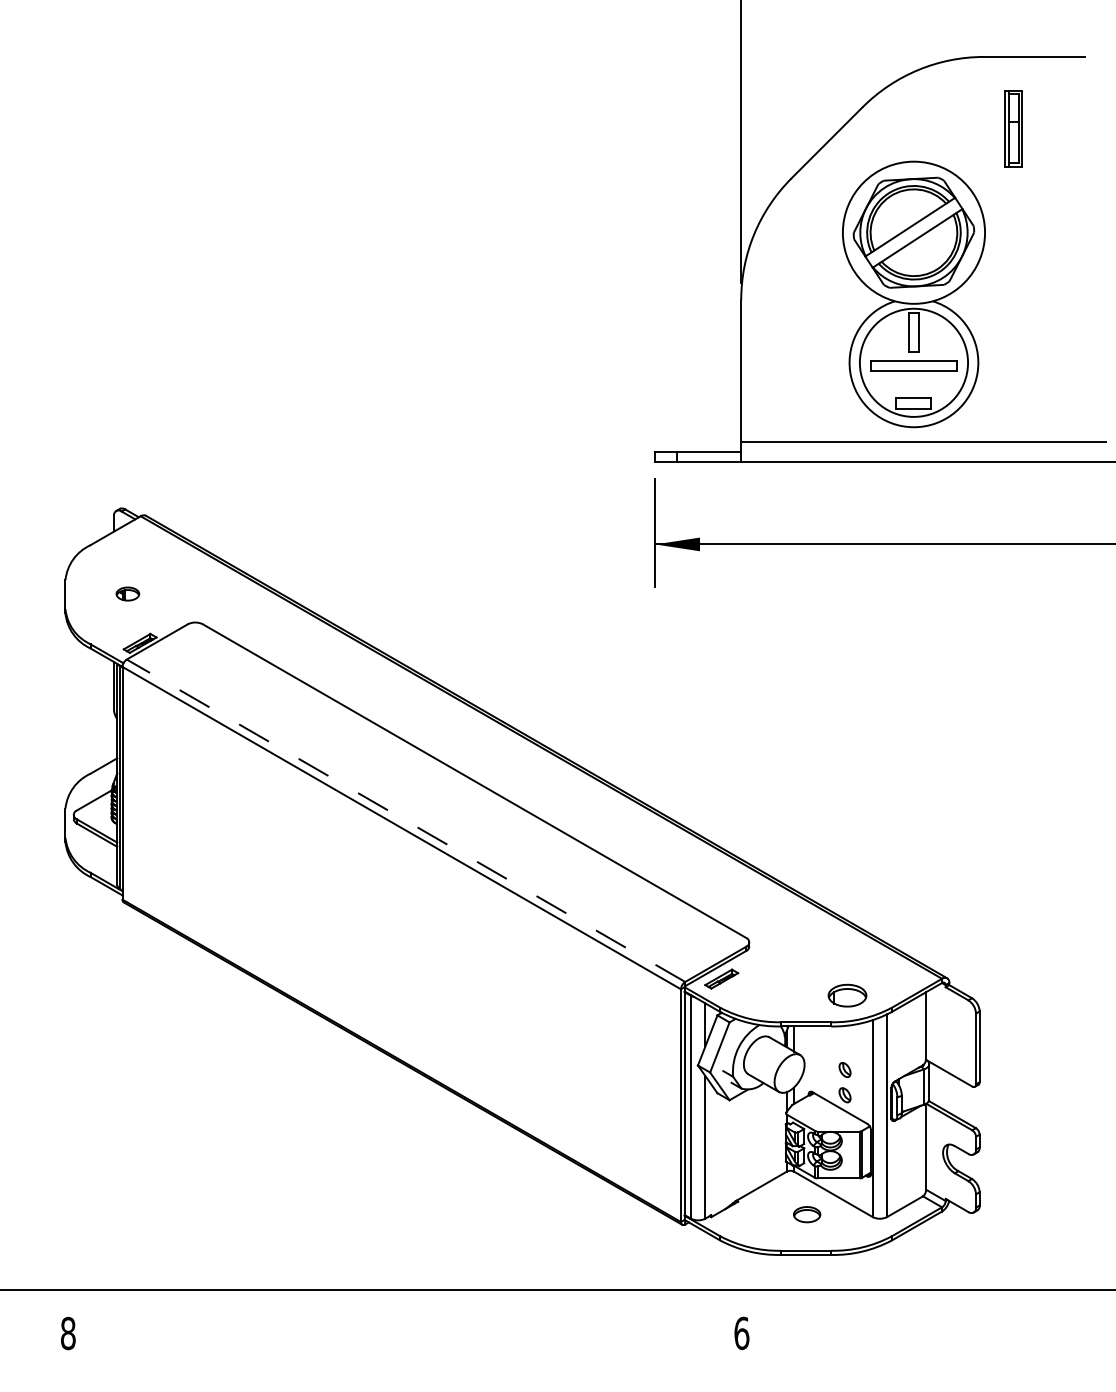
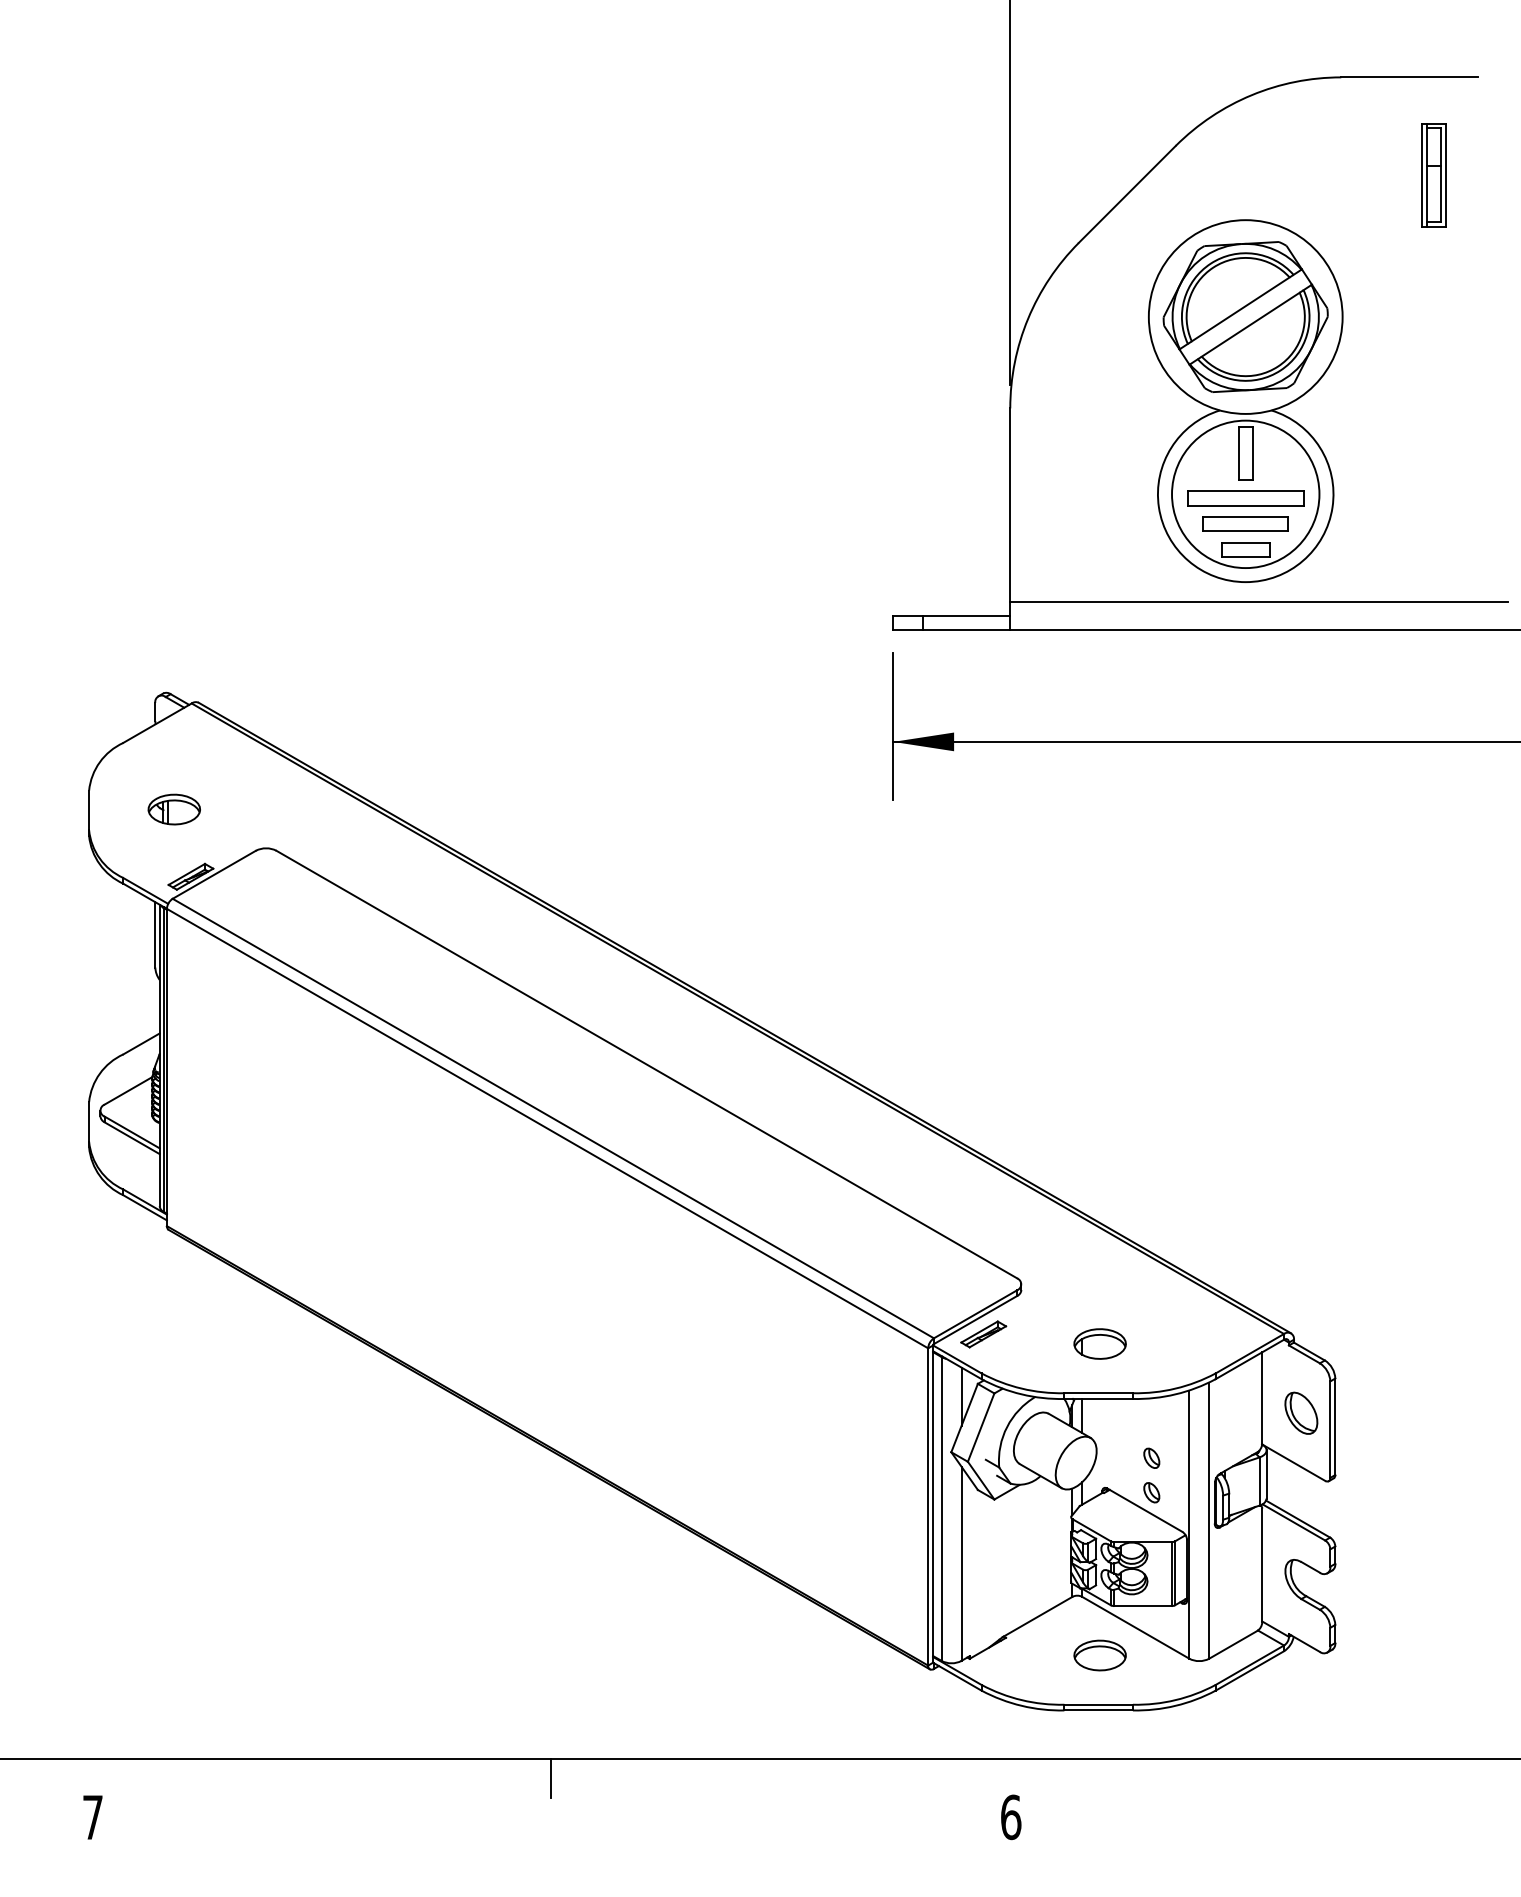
part: (1013, 128) -> (1433, 175), moved
part: (913, 384) -> (1245, 523), added
part: (127, 594) -> (173, 809), size x1.67
line: (406, 820) -> (553, 1118), dashed -> solid
part: (847, 995) -> (1099, 1343), moved
part: (954, 1036) -> (1301, 1412), added
part: (806, 1214) -> (1099, 1655), size x1.43
line: (404, 1304) -> (551, 1778), added
text: (67, 1333) -> (92, 1817), 8 -> 7

